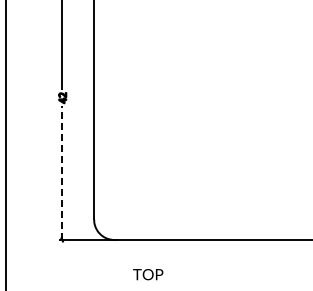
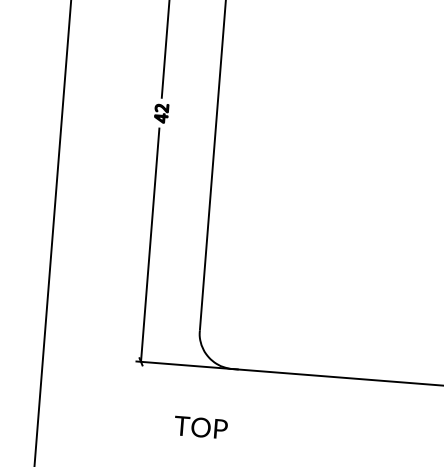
line: (62, 173) -> (150, 245), dashed -> solid
text: (148, 274) -> (201, 427), moved

